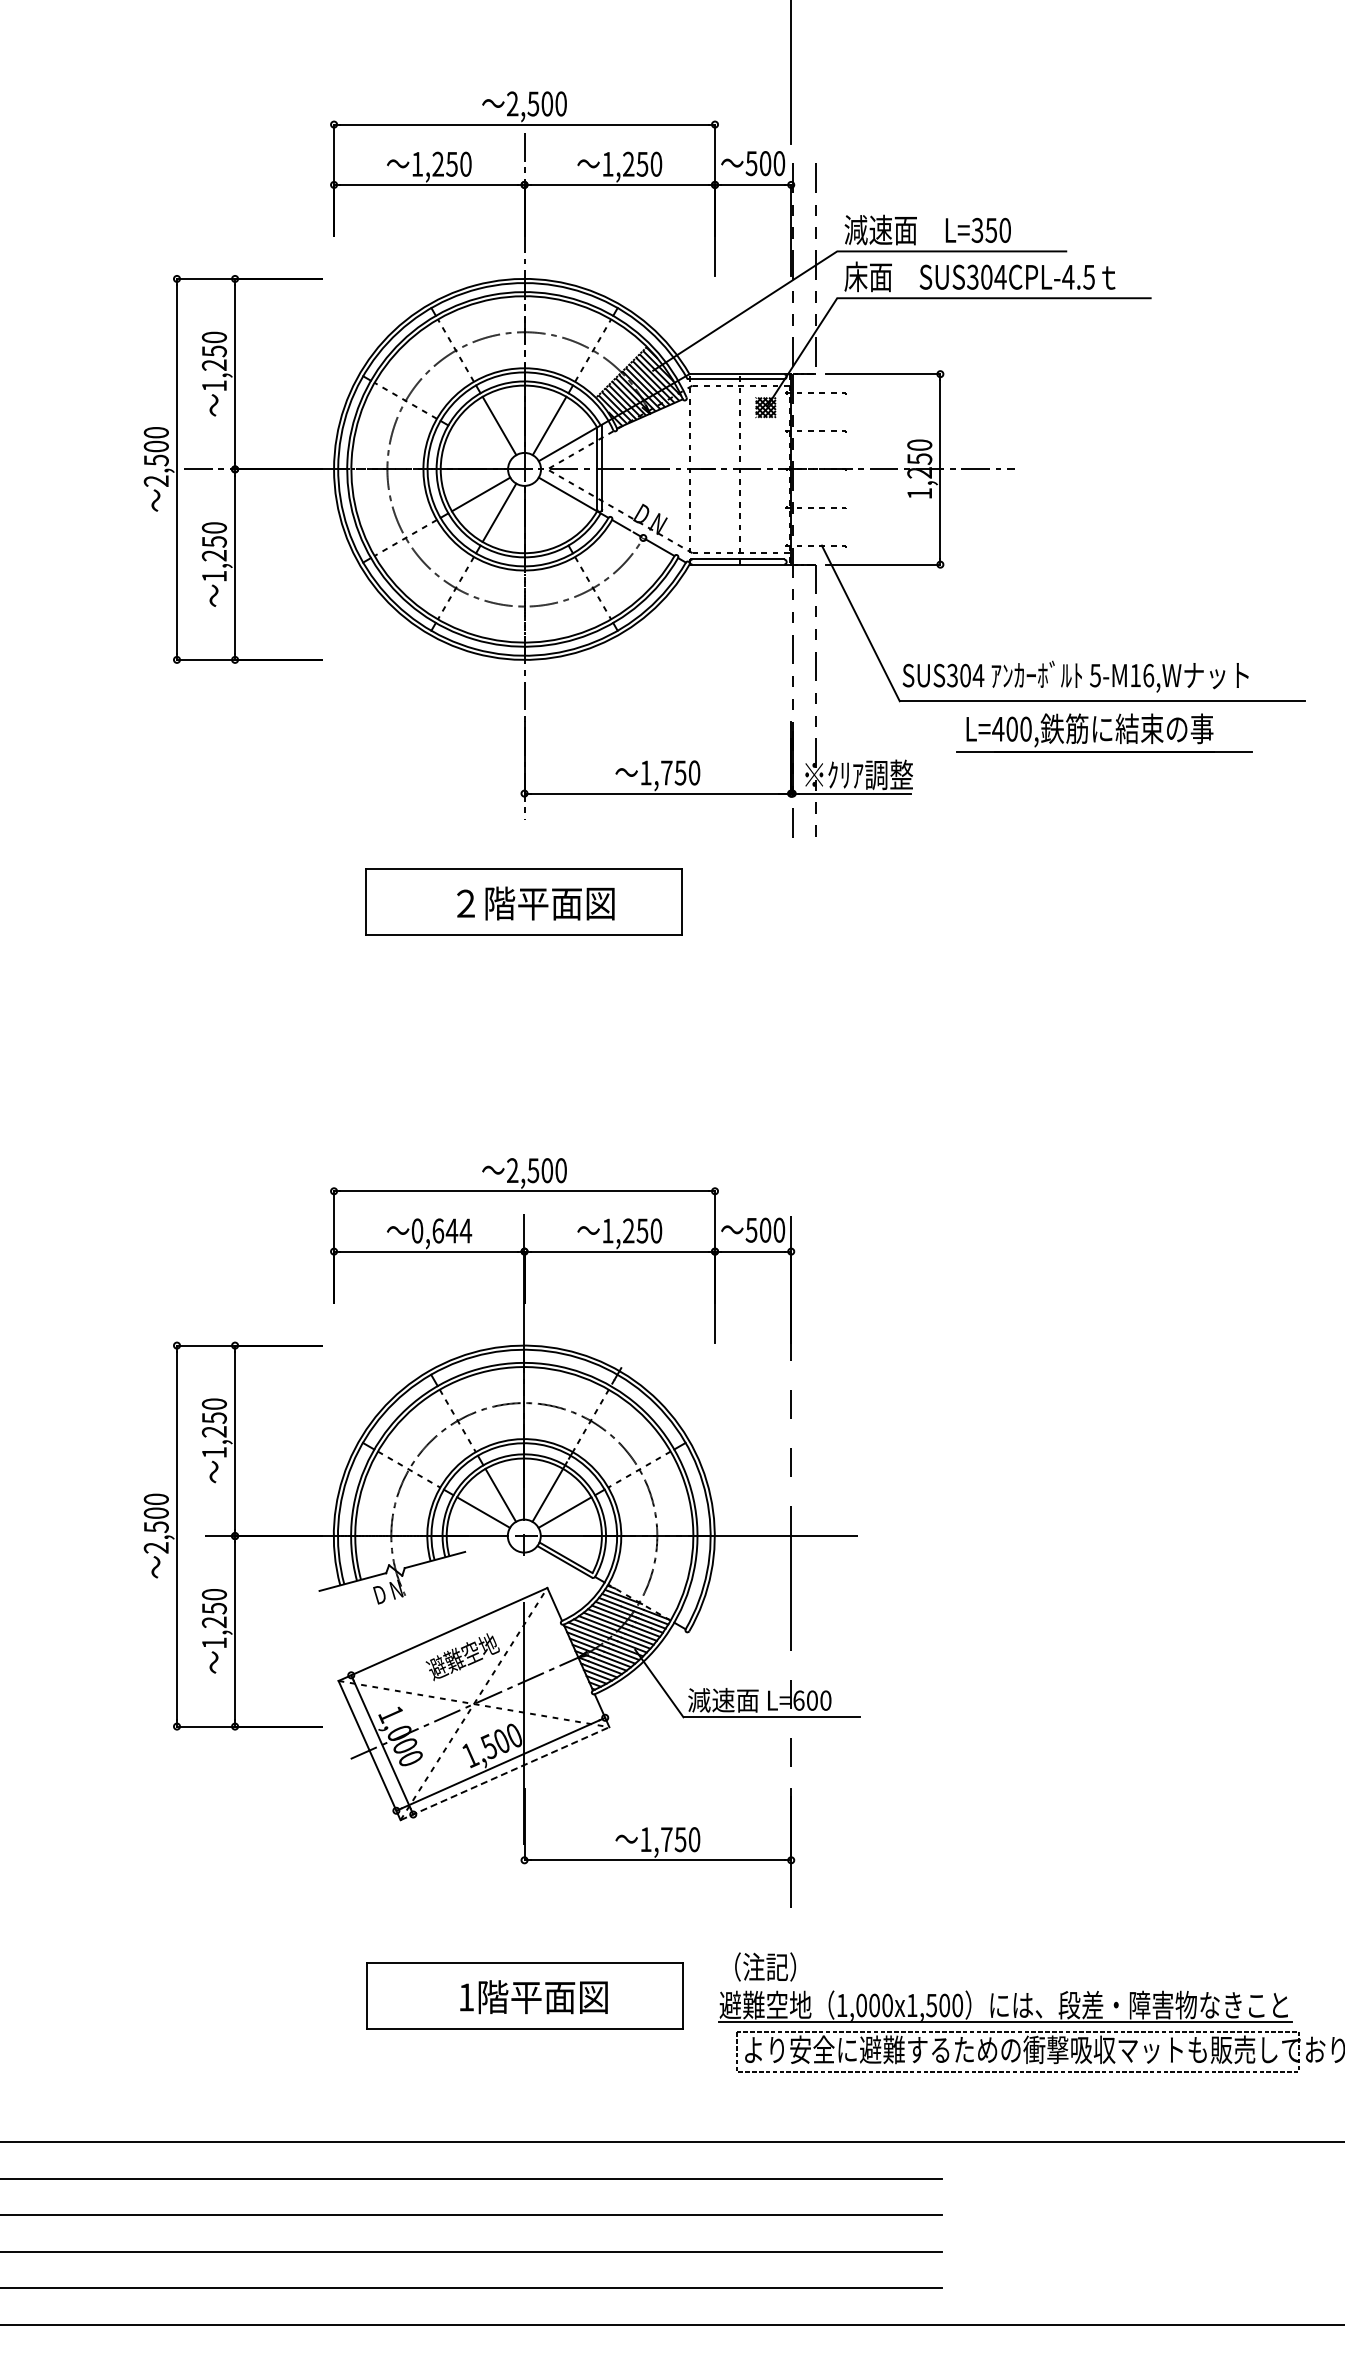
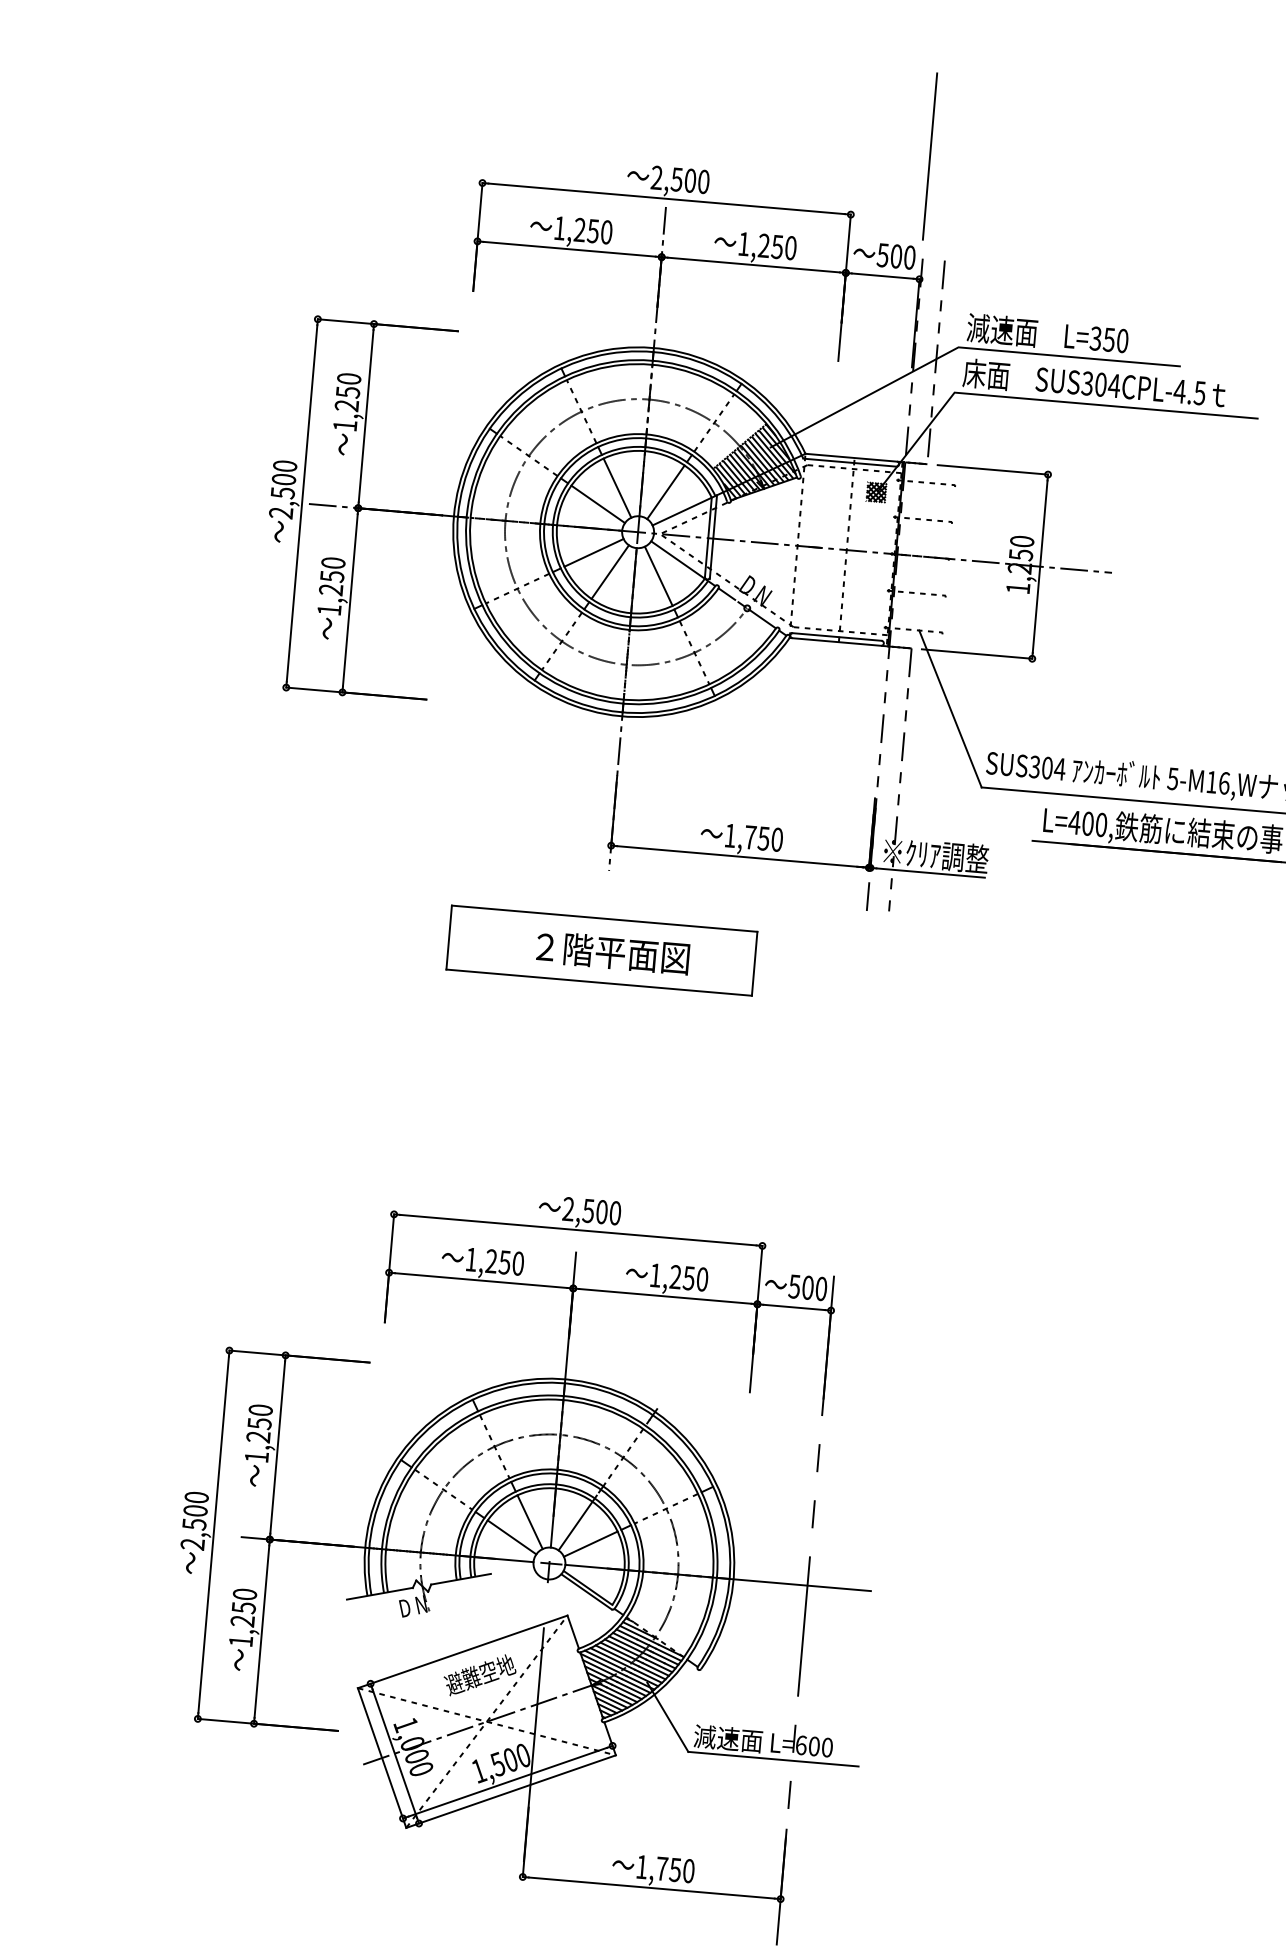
line: (480, 444) -> (597, 504), added
line: (549, 512) -> (658, 575), added
text: (441, 1230) -> (494, 1261), 0,644 -> 1,250
line: (505, 1773) -> (511, 1791), dashed -> solid

